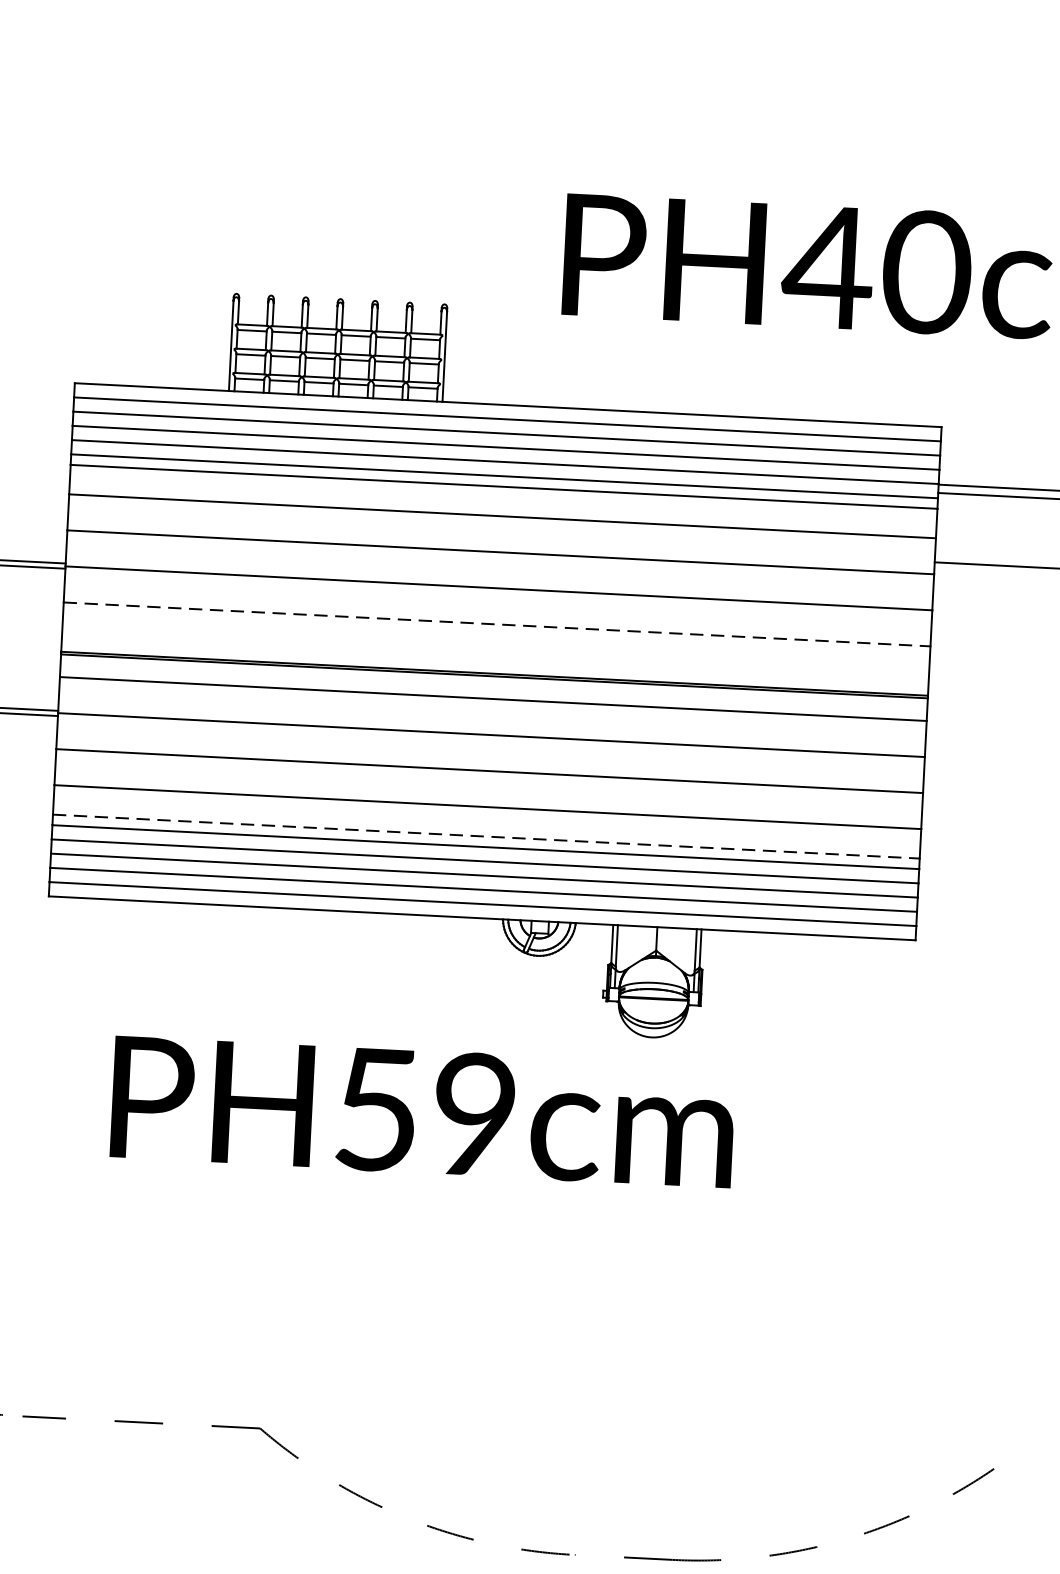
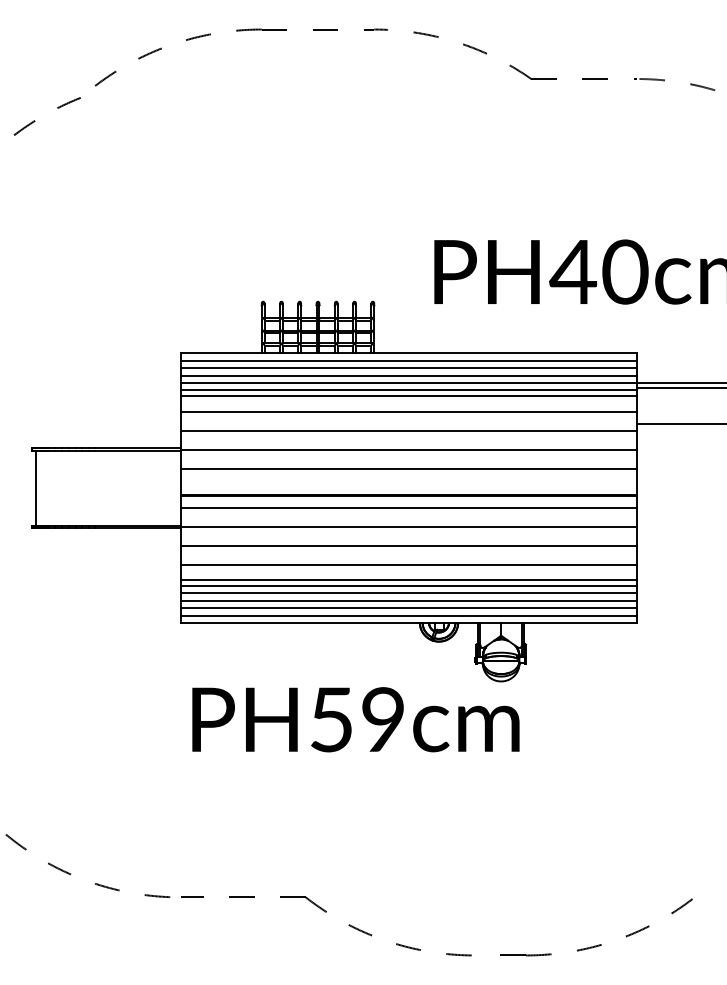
line: (498, 624) -> (409, 468), dashed -> solid
line: (487, 837) -> (409, 580), dashed -> solid
text: (422, 1111) -> (355, 719), moved

